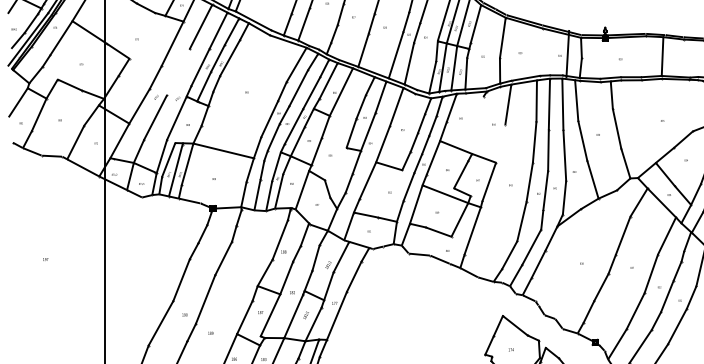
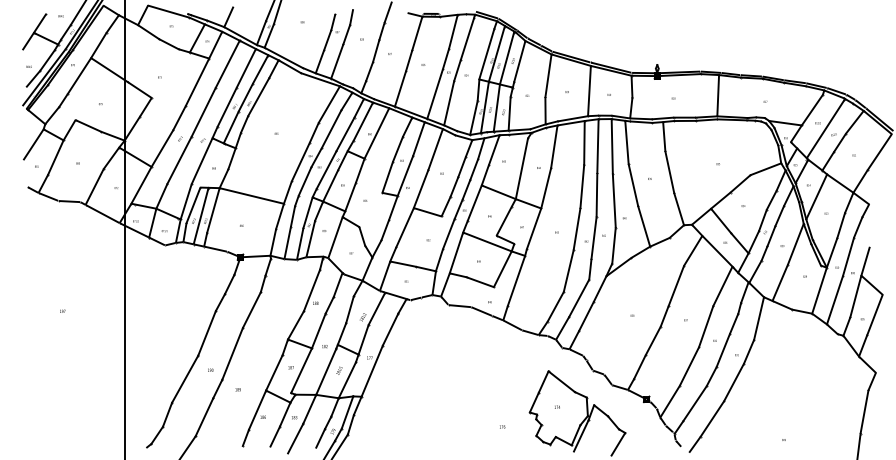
line: (567, 53) -> (589, 90), moved
line: (178, 72) -> (203, 112), added
line: (477, 125) -> (521, 168), added
line: (500, 142) -> (546, 187), added

